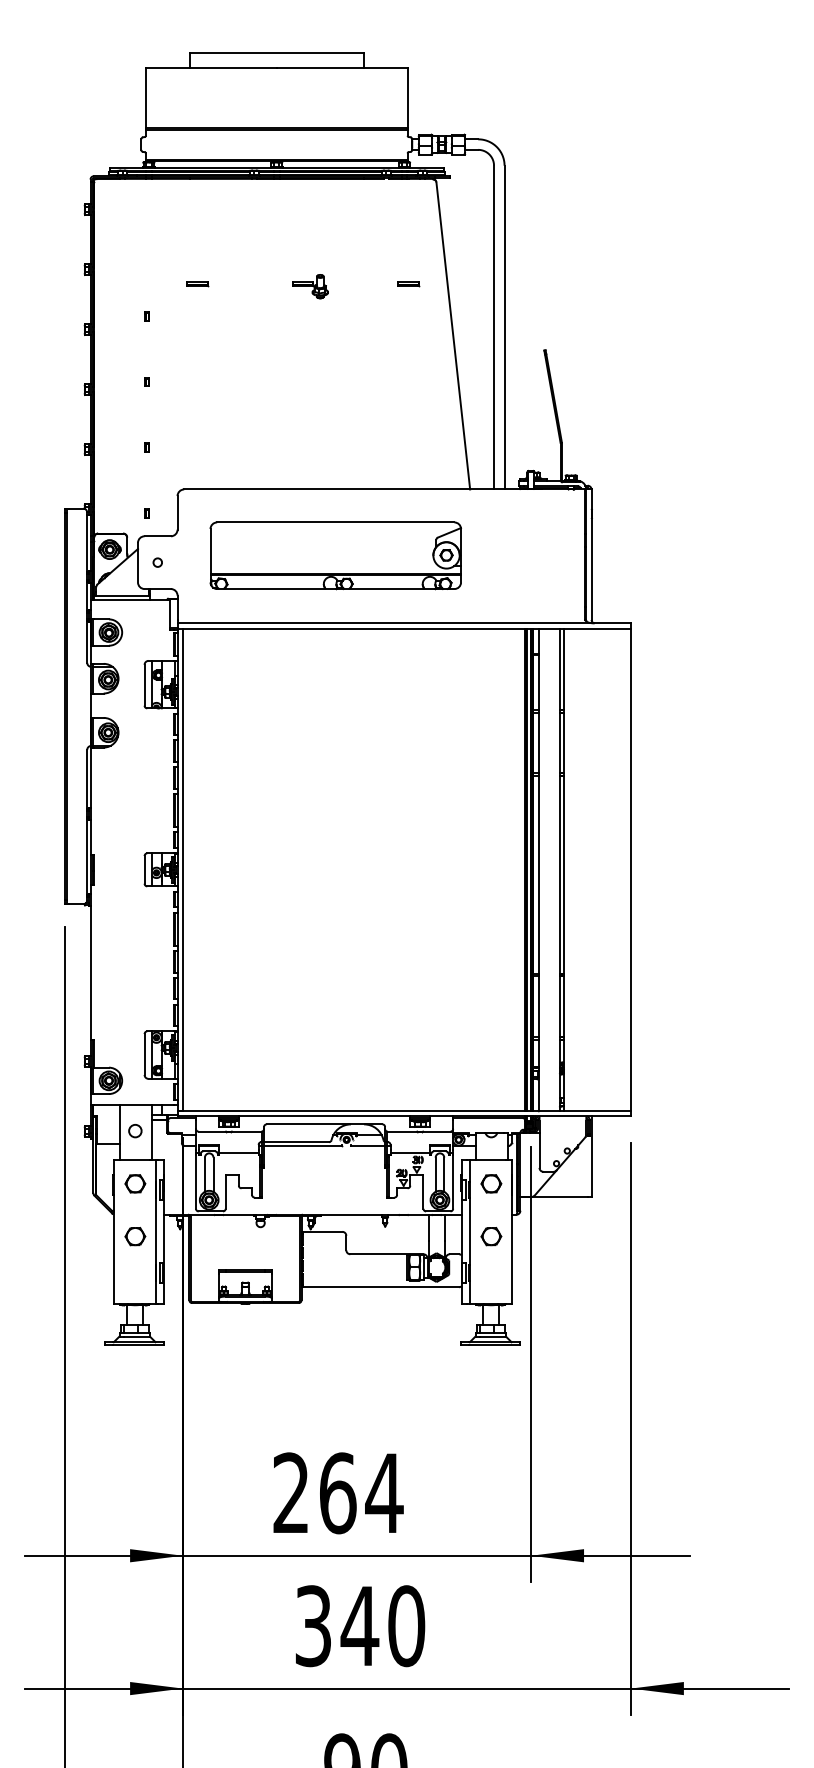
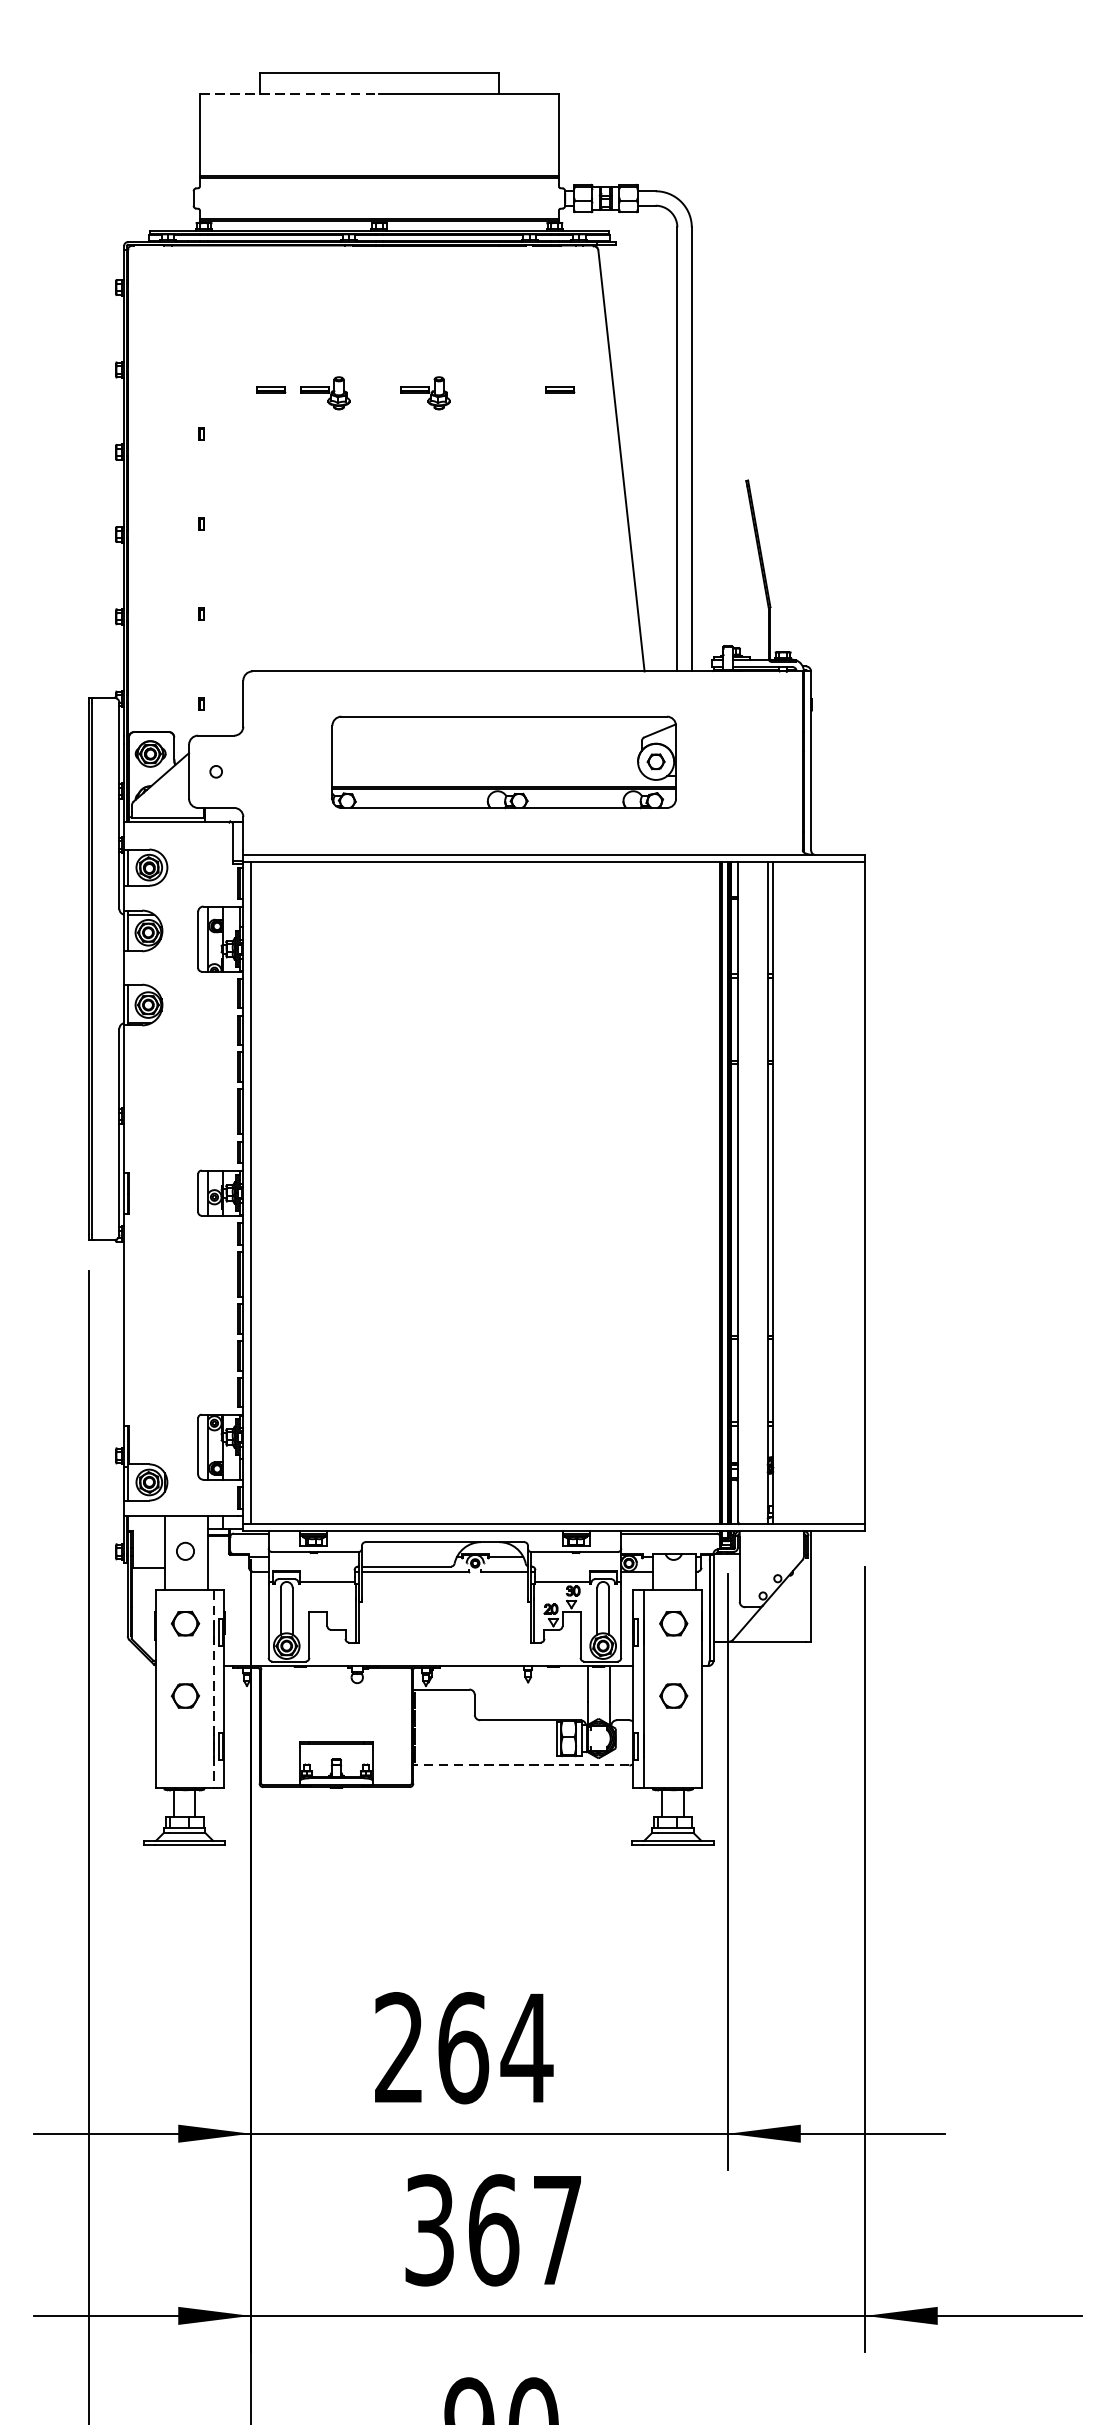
line: (211, 68) -> (289, 94), solid -> dashed
part: (237, 286) -> (325, 393), added
part: (335, 555) -> (503, 761), moved
line: (155, 1232) -> (213, 1690), solid -> dashed
line: (380, 1287) -> (521, 1765), solid -> dashed
text: (382, 1626) -> (524, 2230), 340 -> 367

